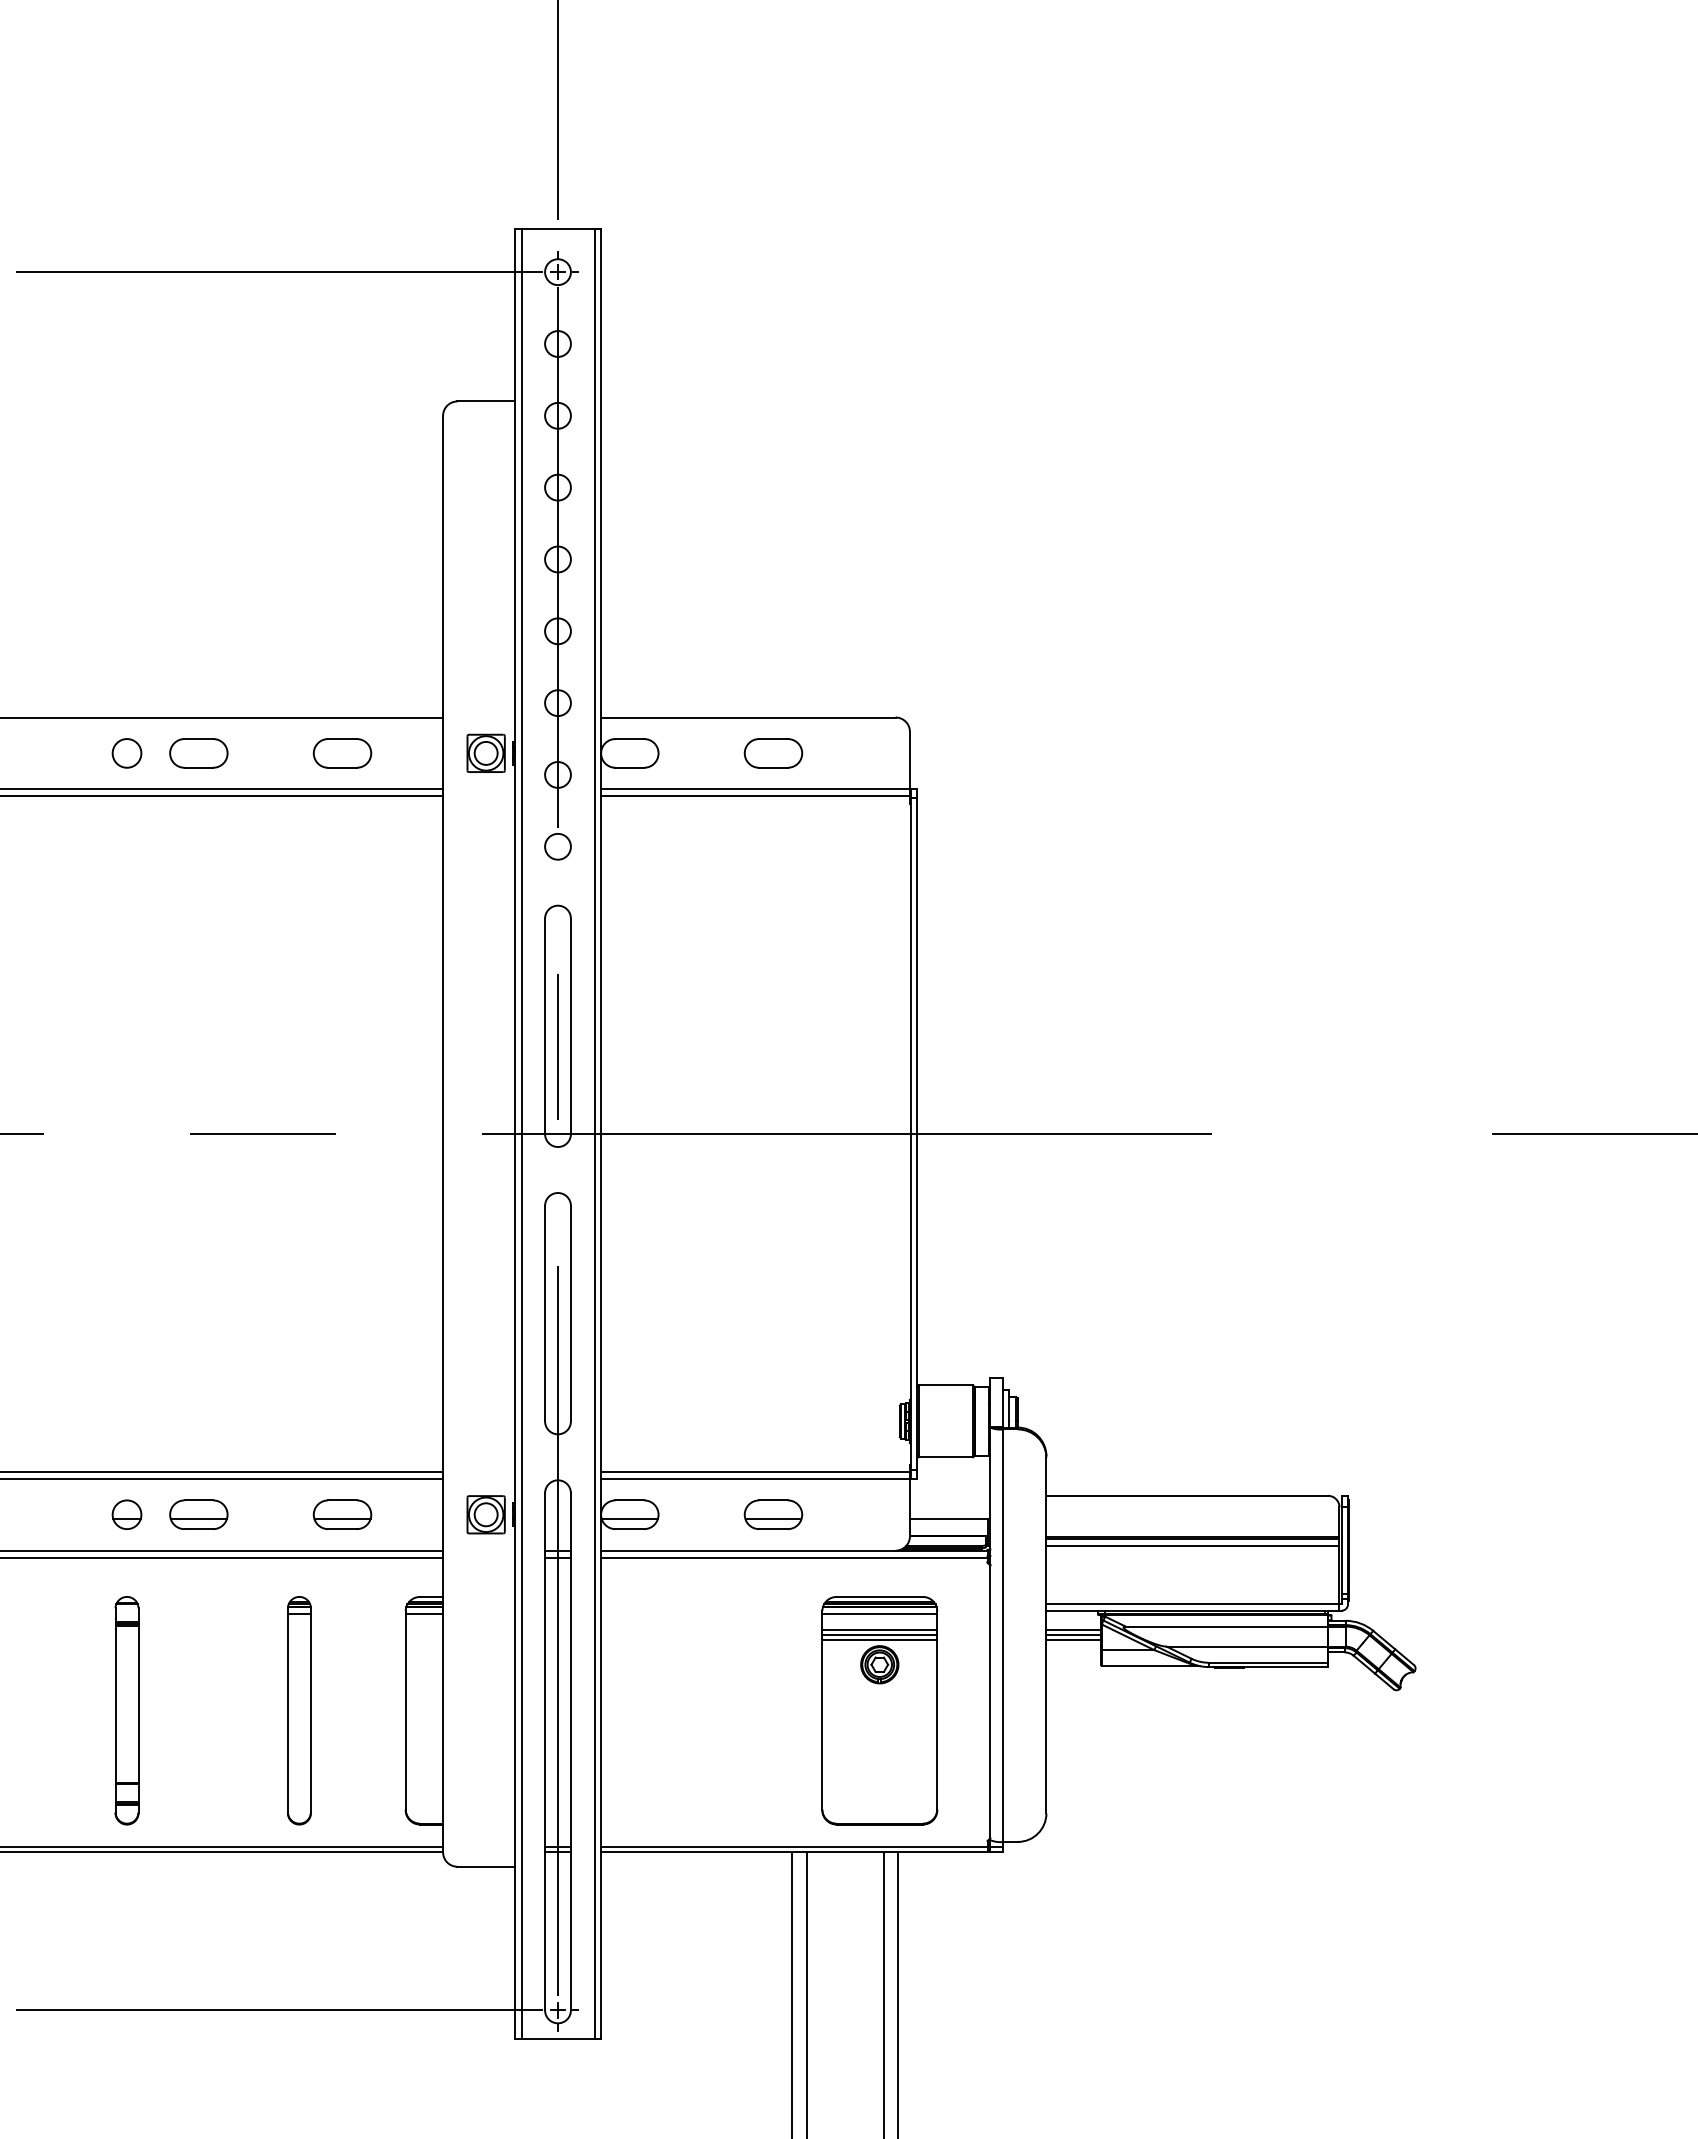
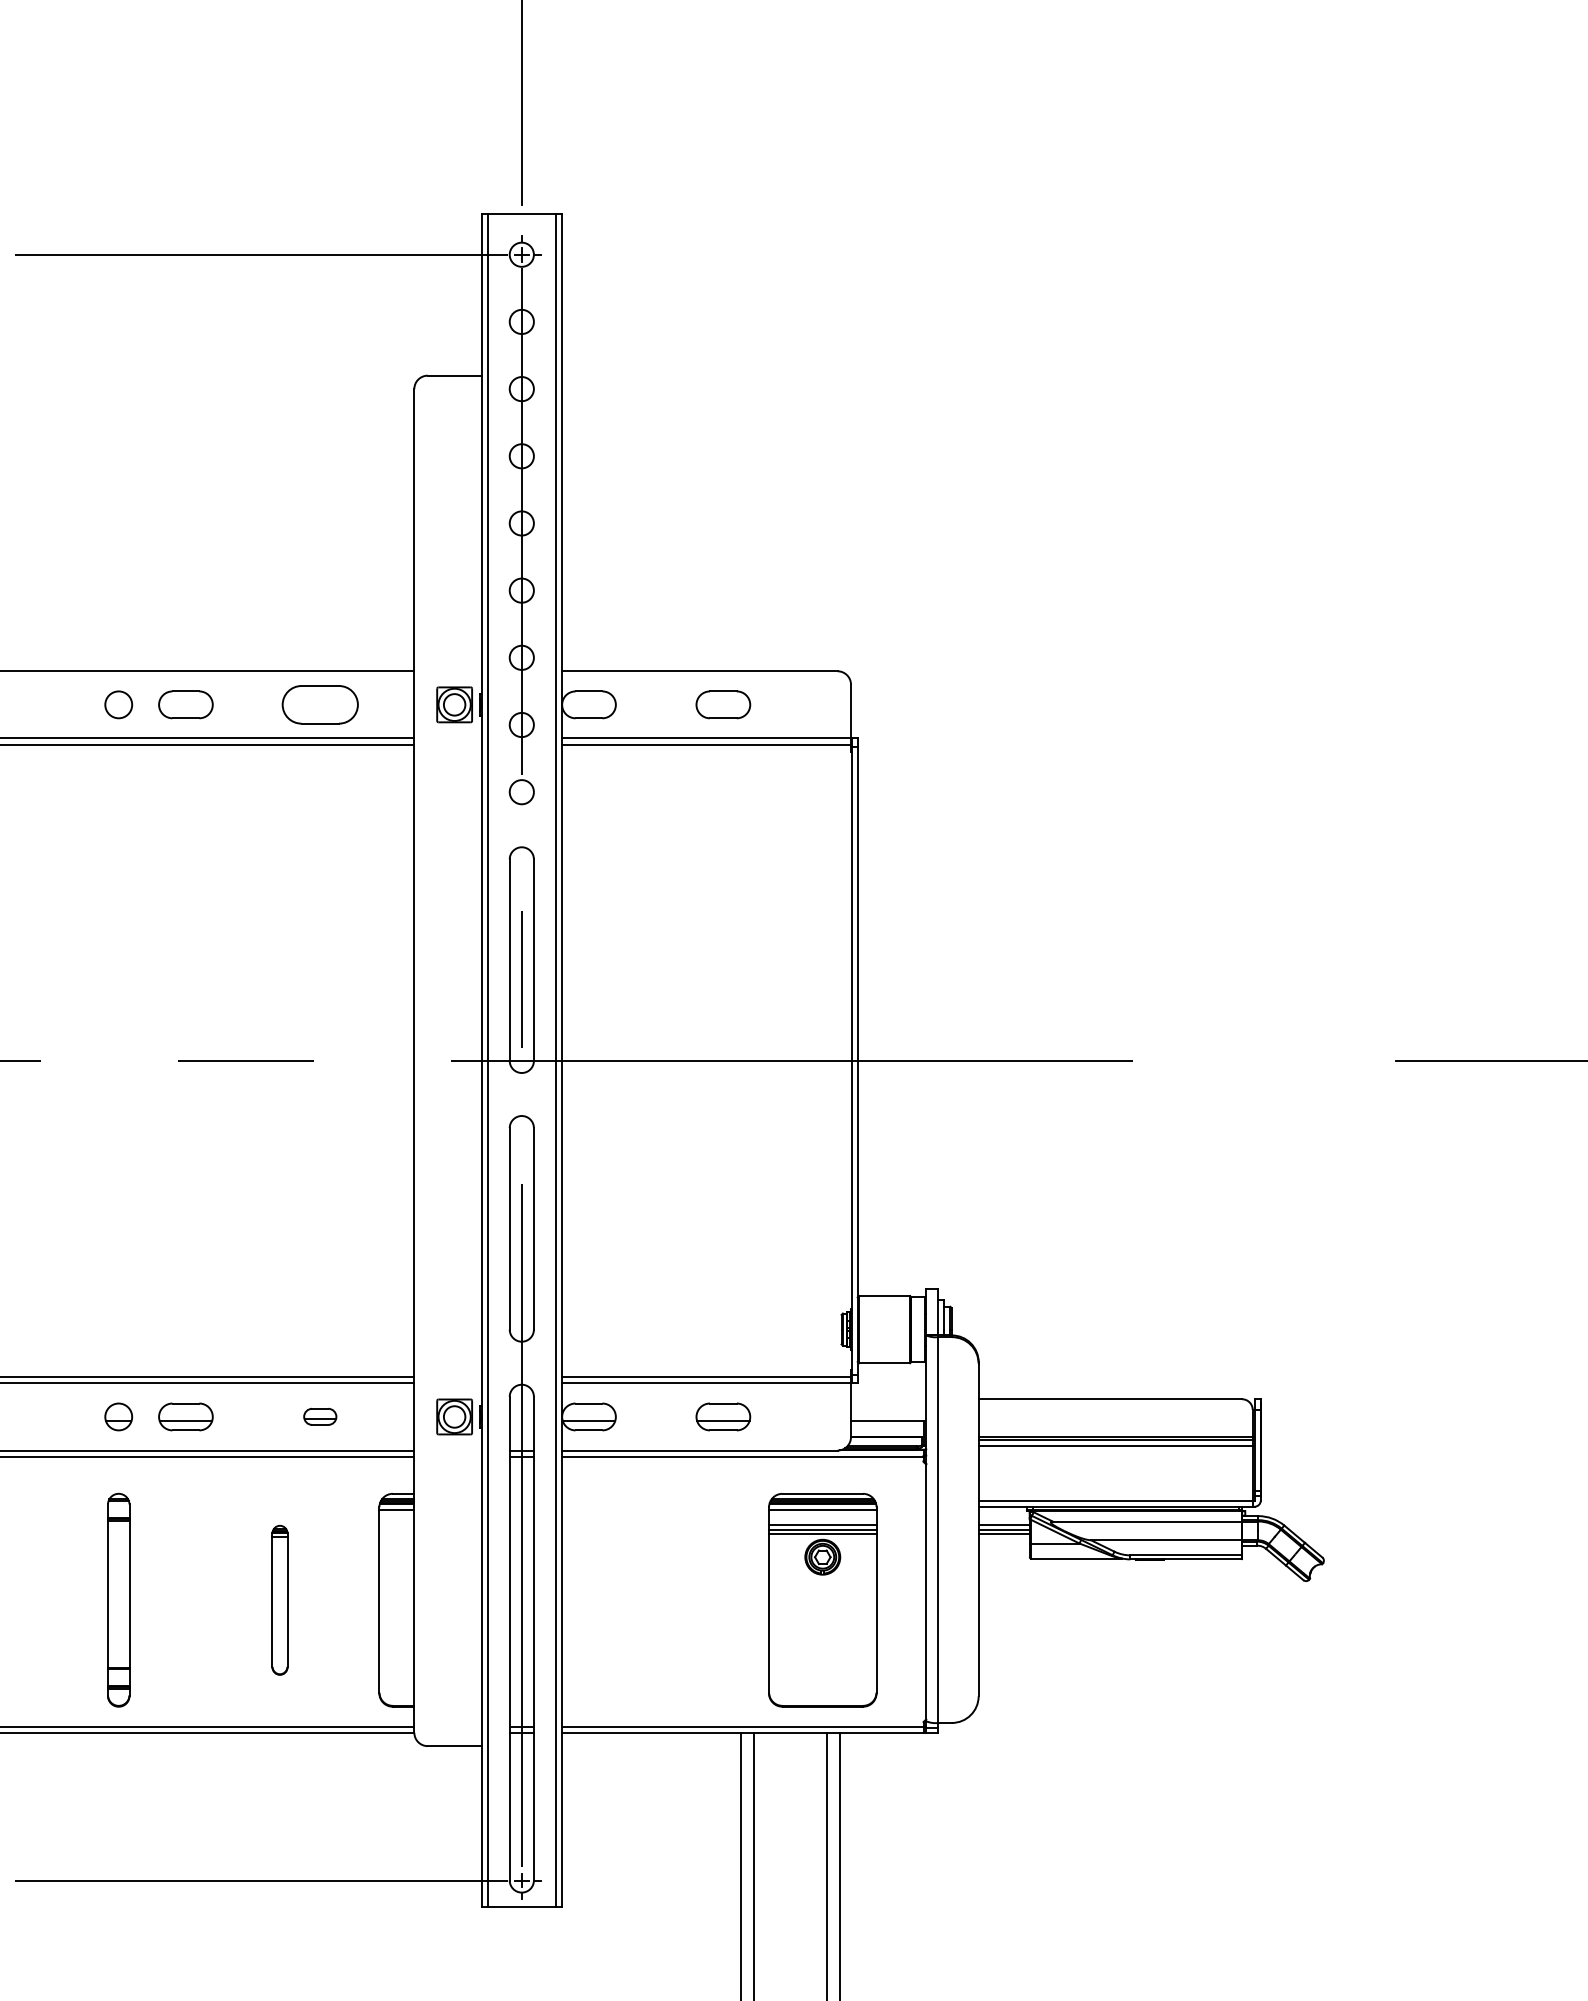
part: (342, 753) -> (320, 704), size x1.4
part: (342, 1514) -> (320, 1416), size x0.6
part: (299, 1710) -> (280, 1600), size x0.7

